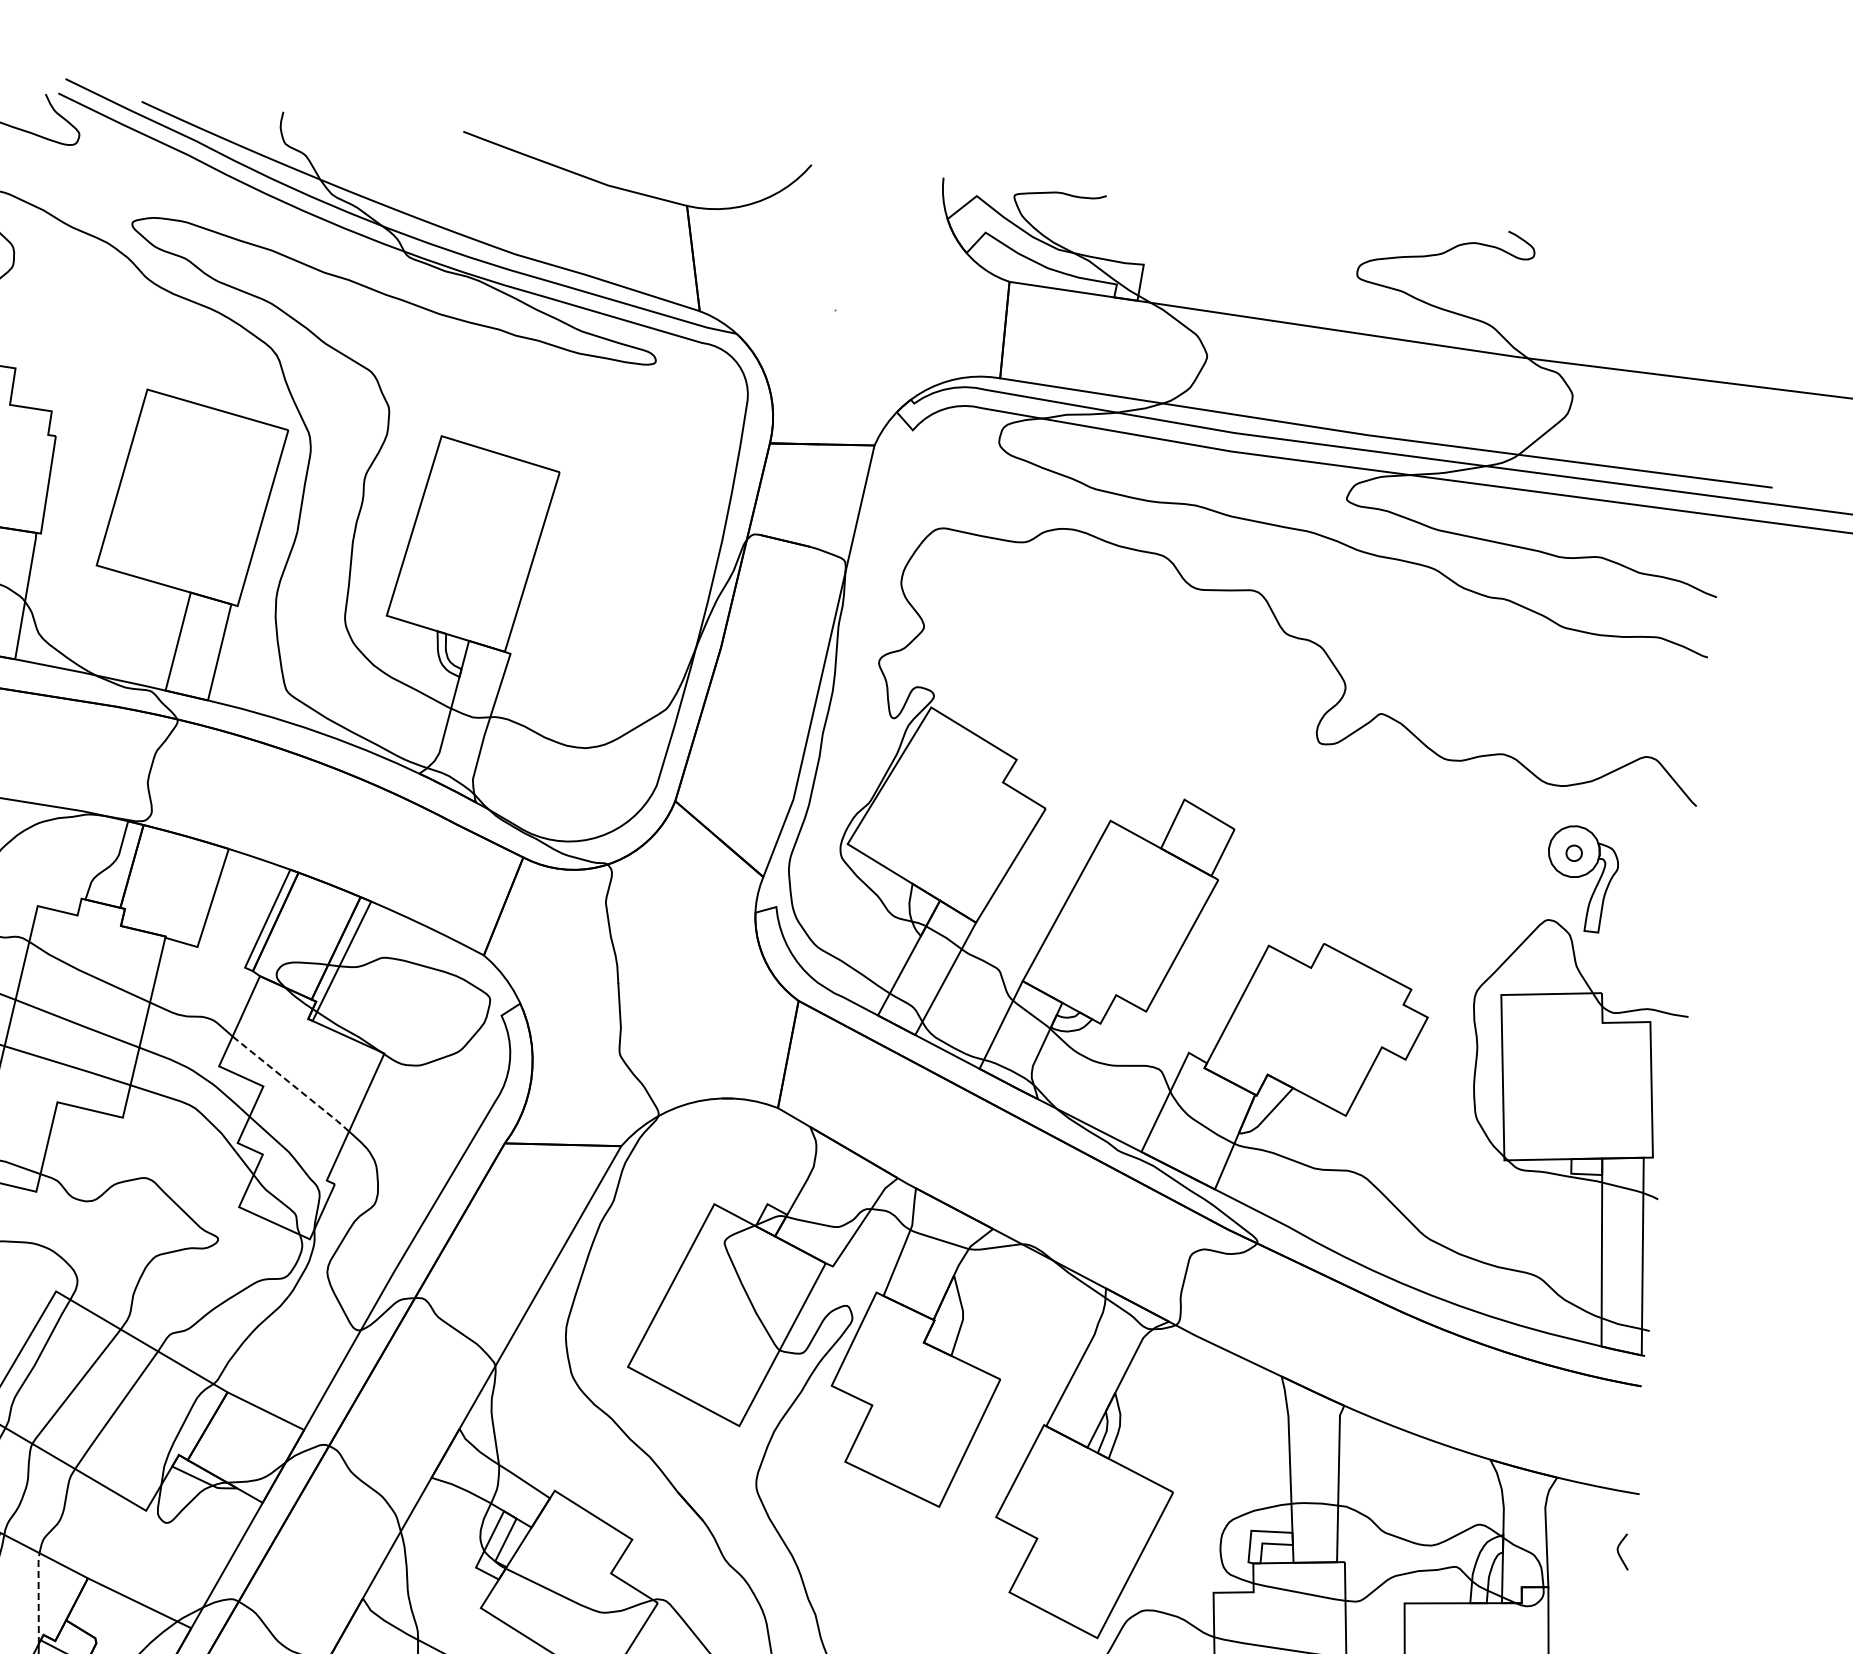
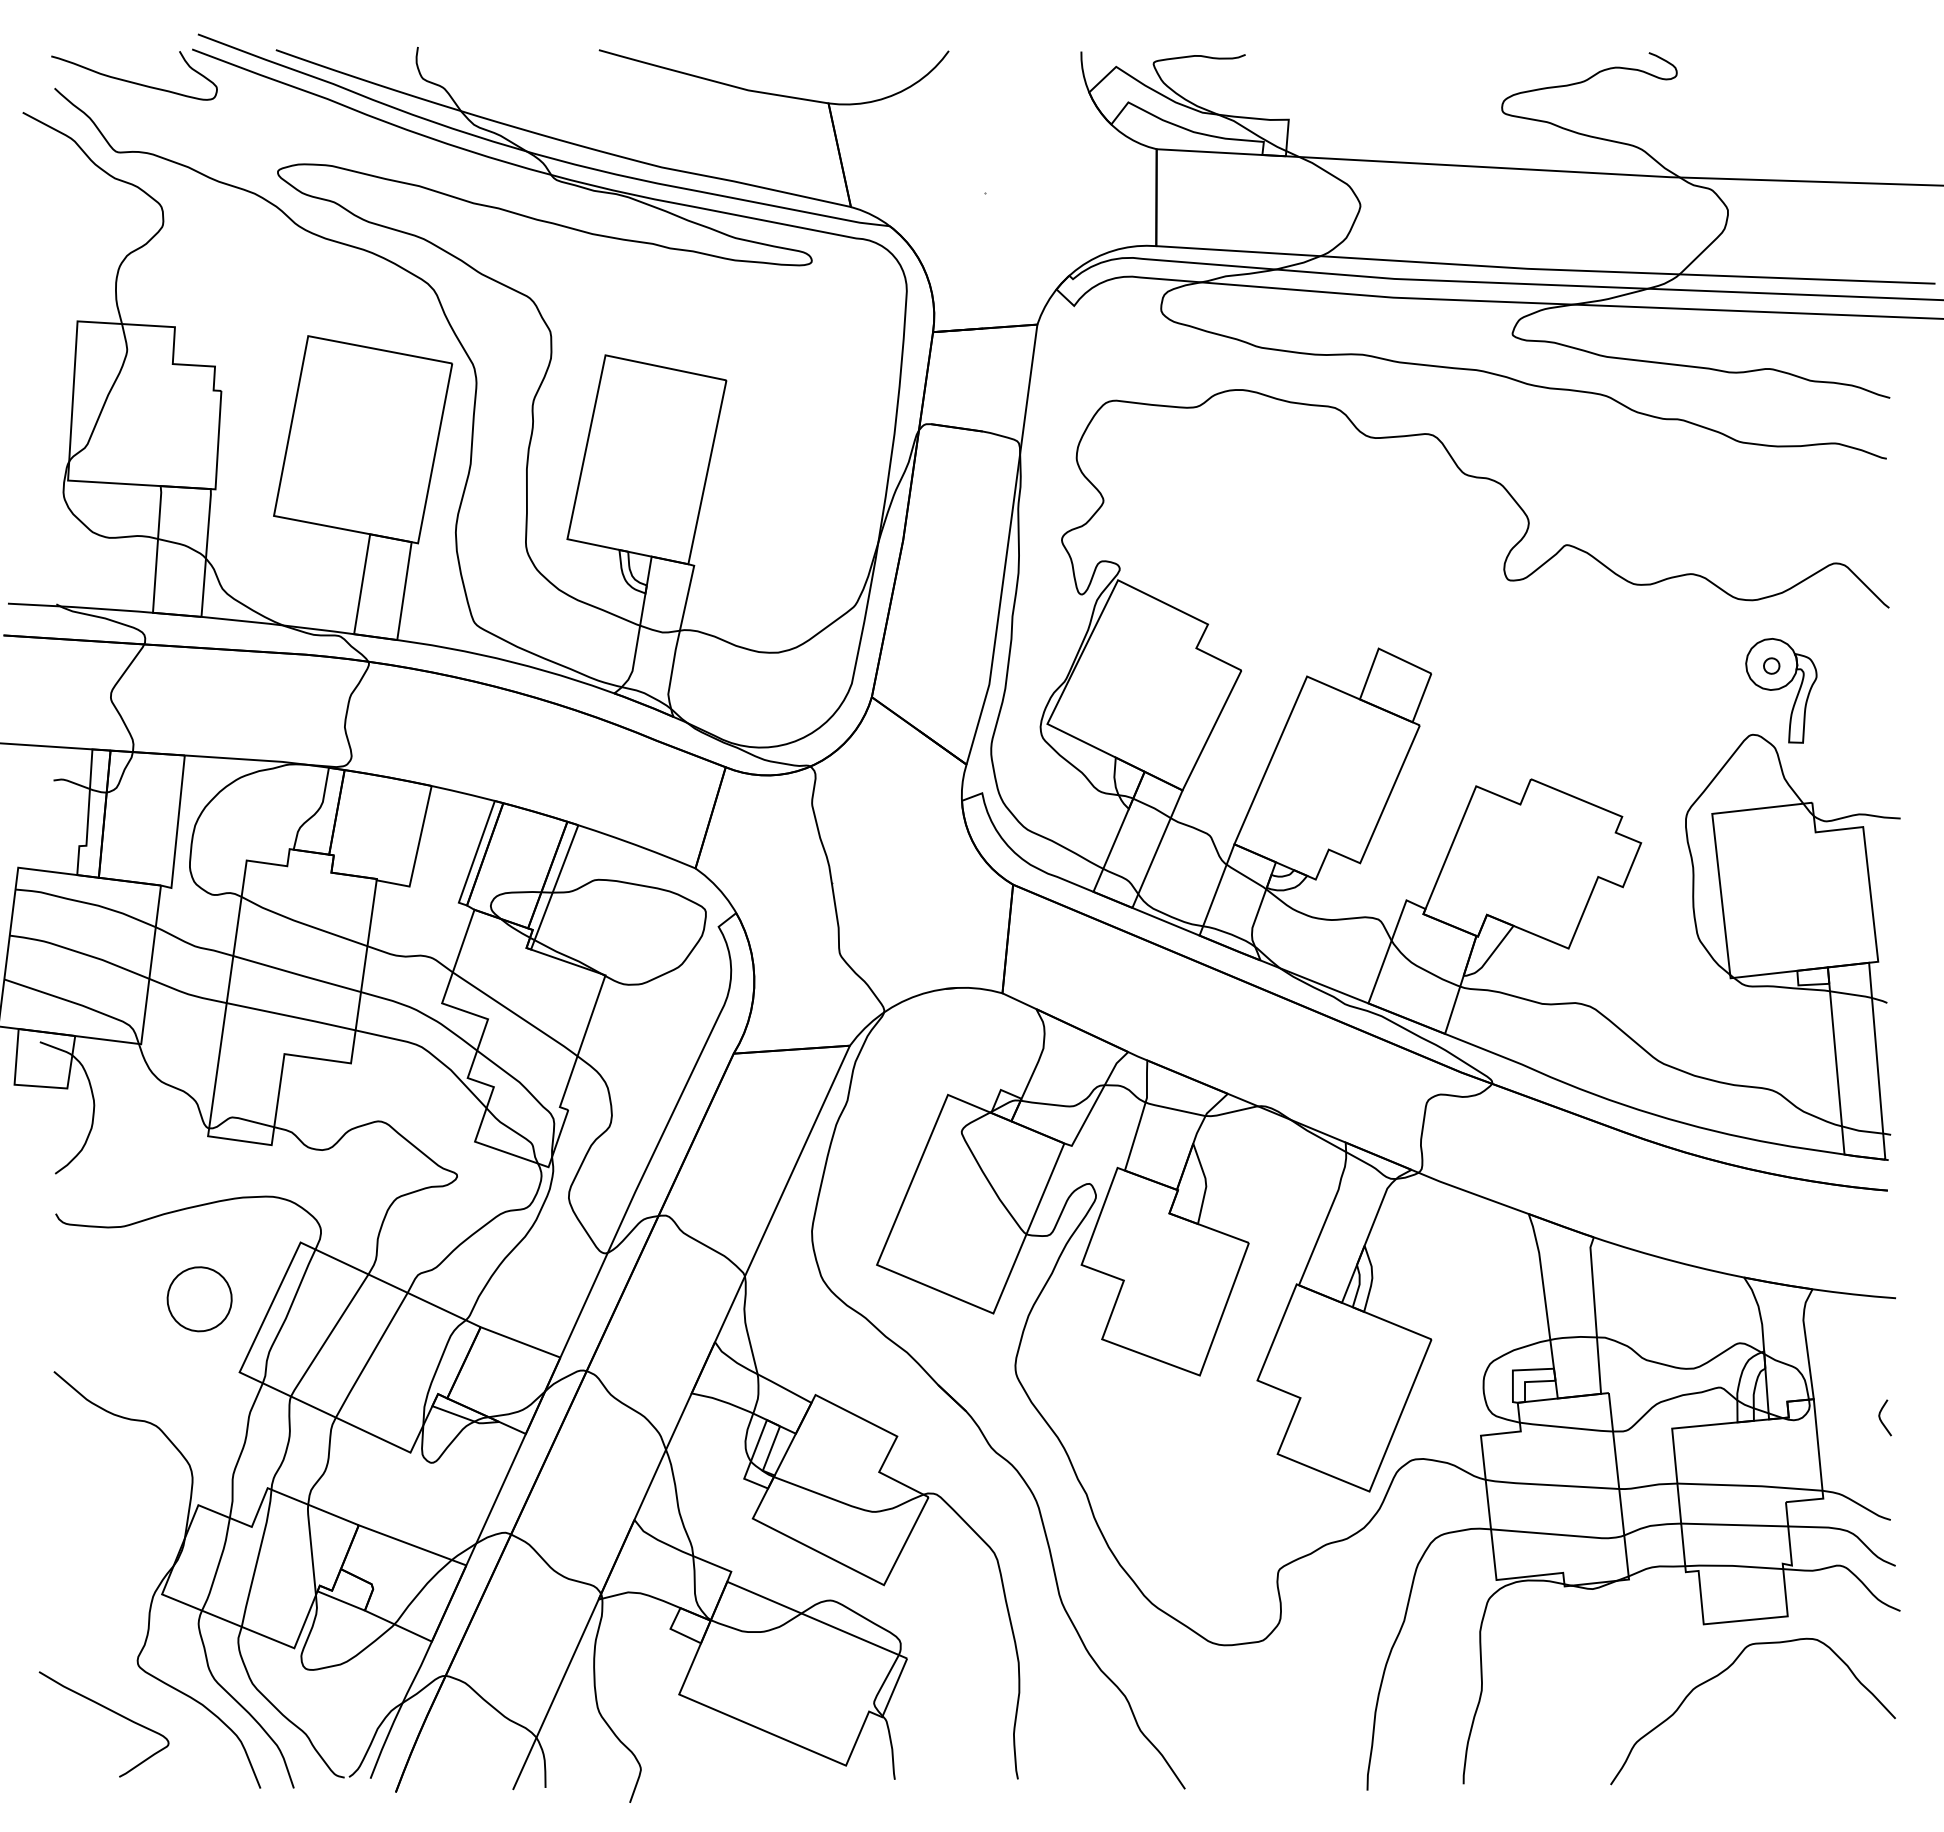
line: (291, 1084) -> (515, 1014), dashed -> solid
curve: (1619, 1552) -> (1881, 1419), moved
line: (38, 1596) -> (311, 1547), dashed -> solid

